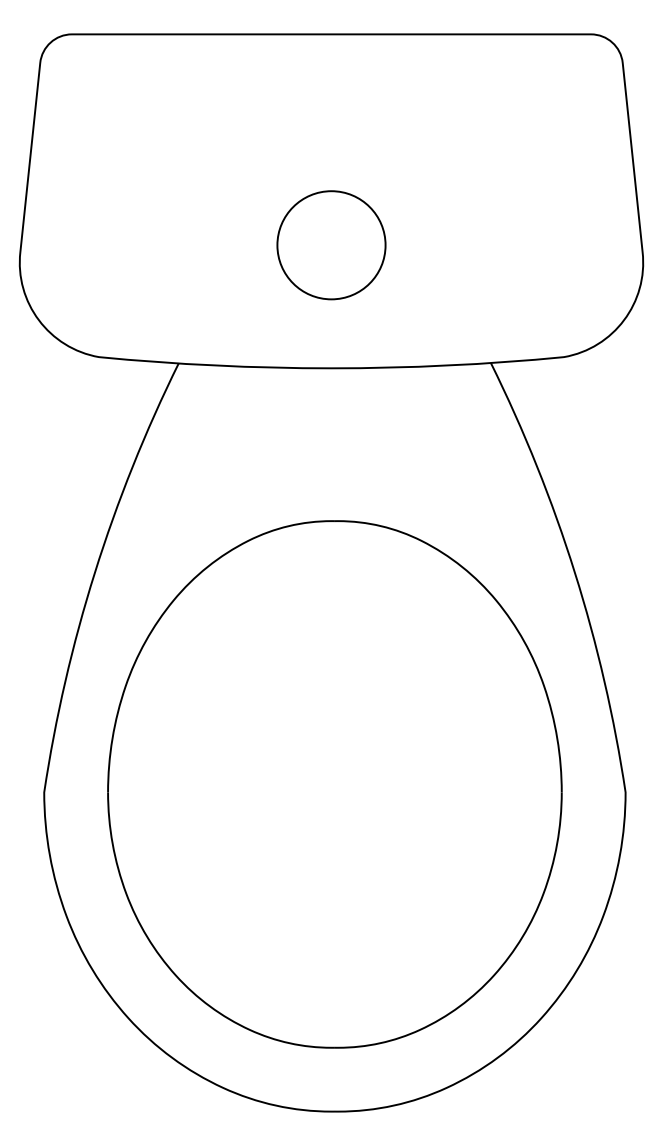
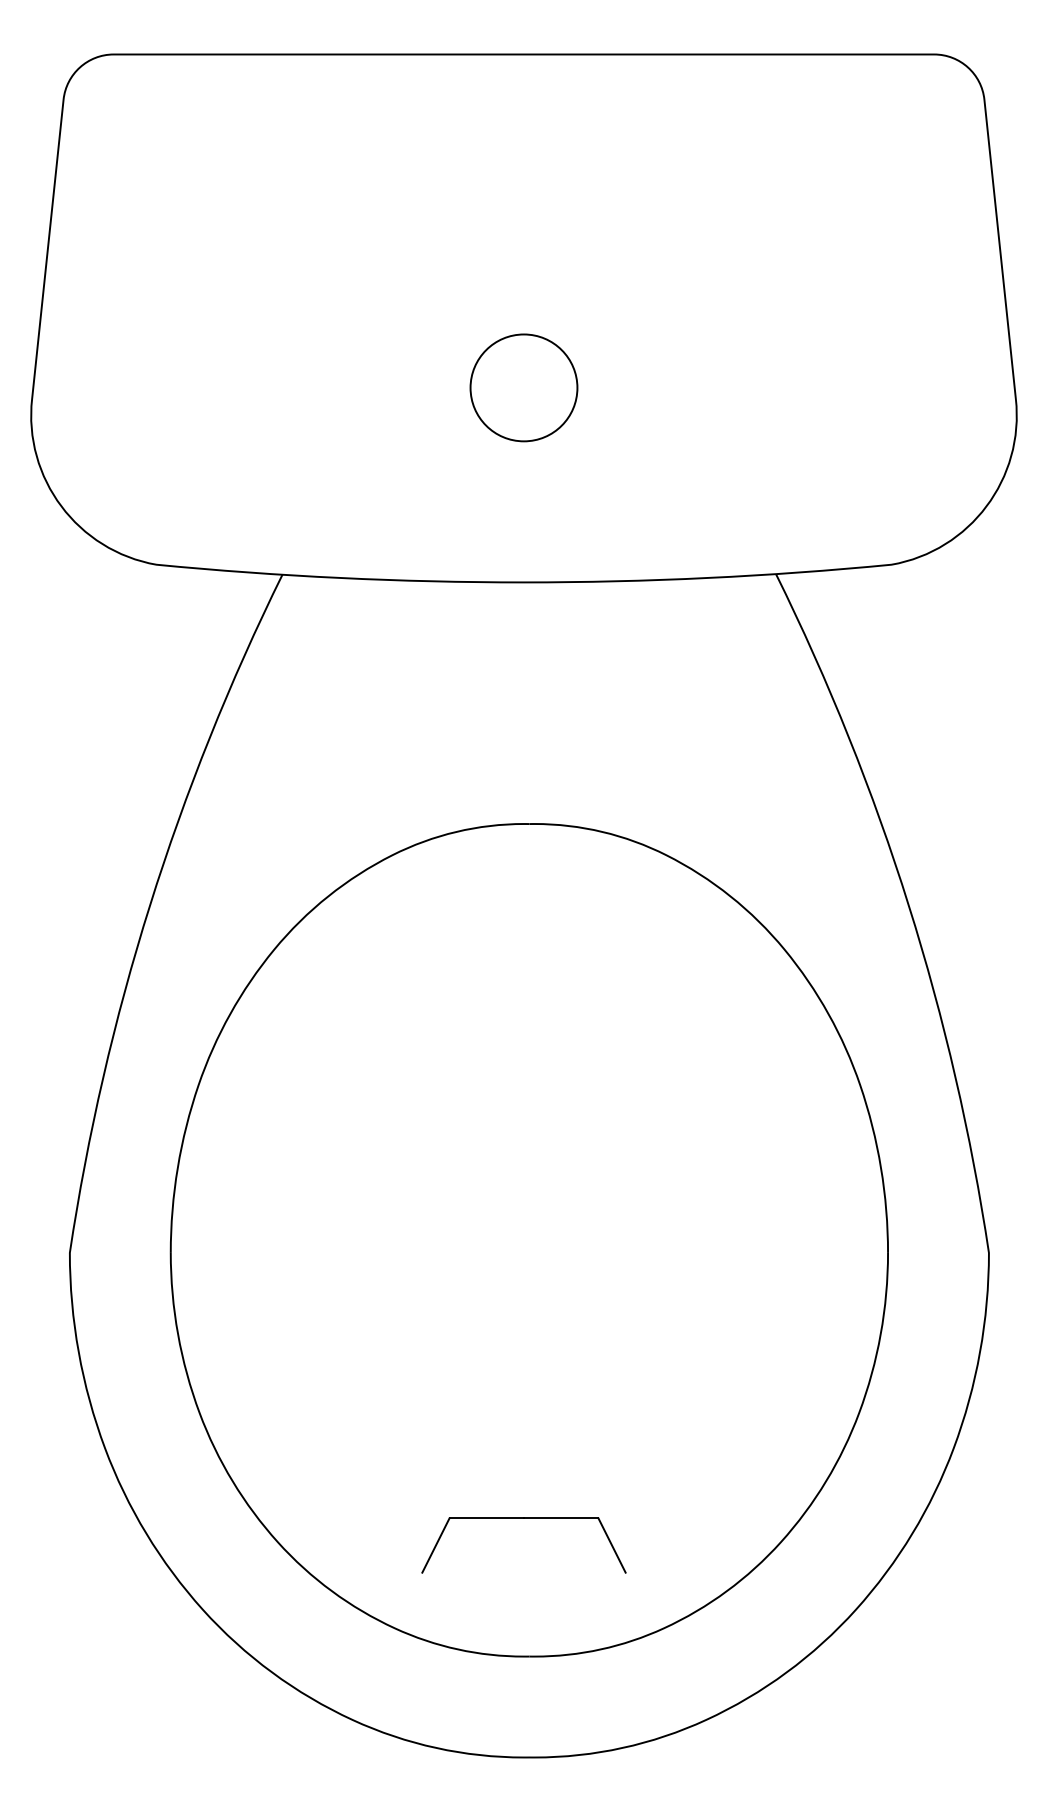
circle: (331, 245) -> (524, 388), size x0.62
part: (331, 960) -> (524, 1518), added

